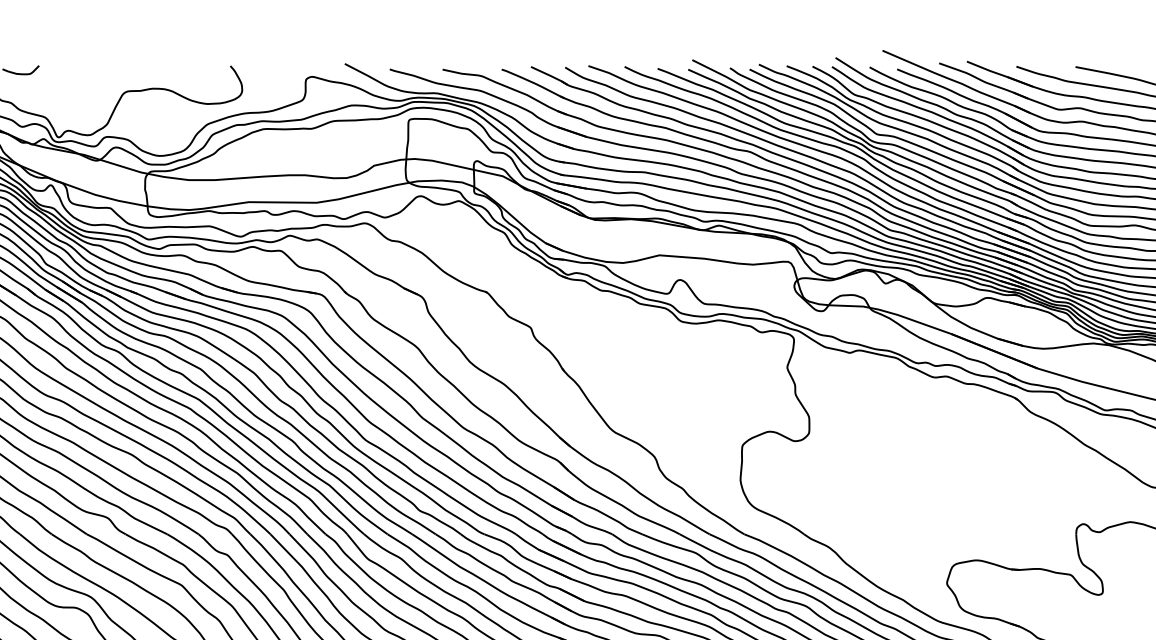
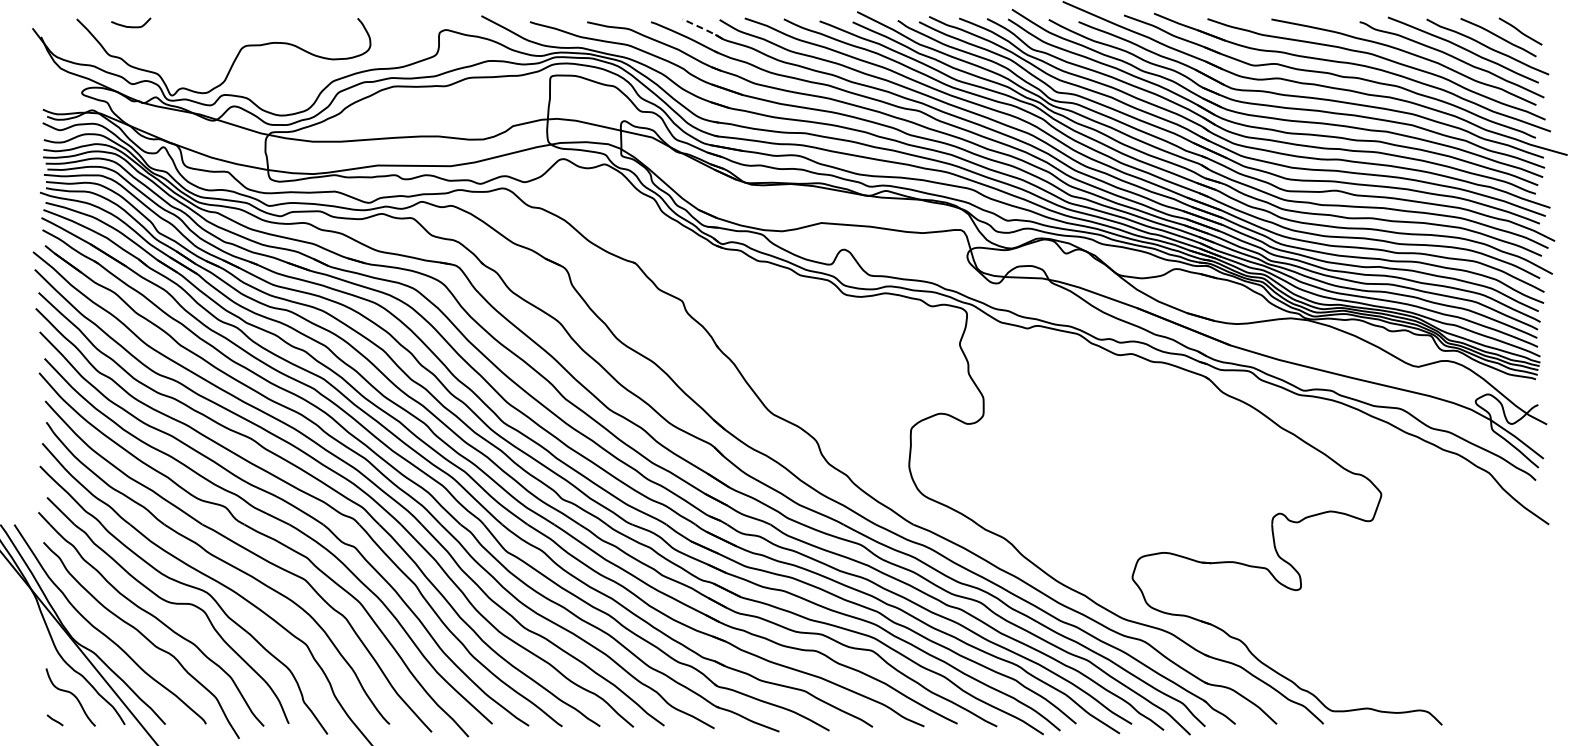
line: (551, 76) -> (704, 29), solid -> dashed

